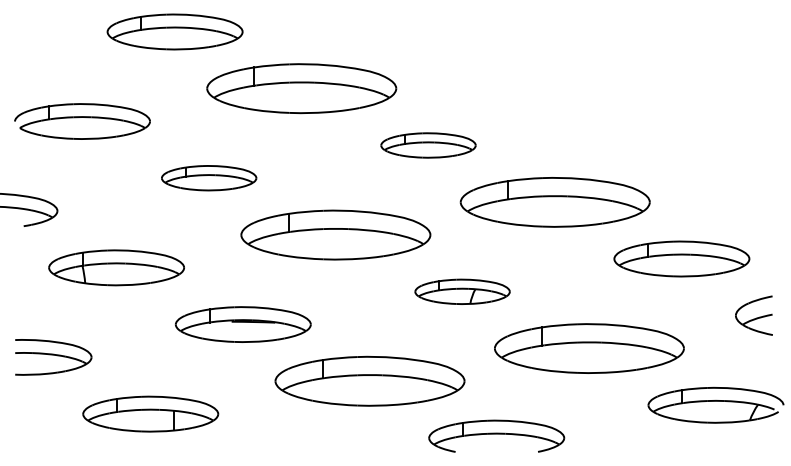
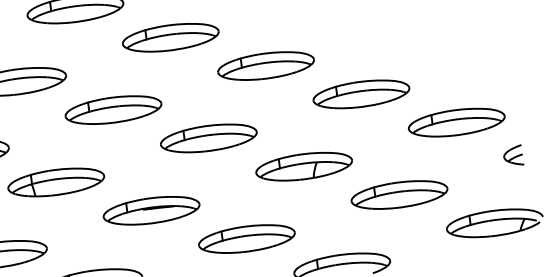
part: (301, 88) -> (170, 37), size x0.71
part: (428, 145) -> (266, 66), size x1.43
part: (208, 177) -> (112, 109), size x1.43
part: (554, 201) -> (360, 93), size x0.71
part: (335, 234) -> (208, 138), size x0.71
part: (462, 291) -> (304, 166), size x1.43
part: (753, 315) -> (512, 155), size x0.71
part: (588, 348) -> (398, 195), size x0.71
part: (369, 381) -> (246, 239), size x0.71

